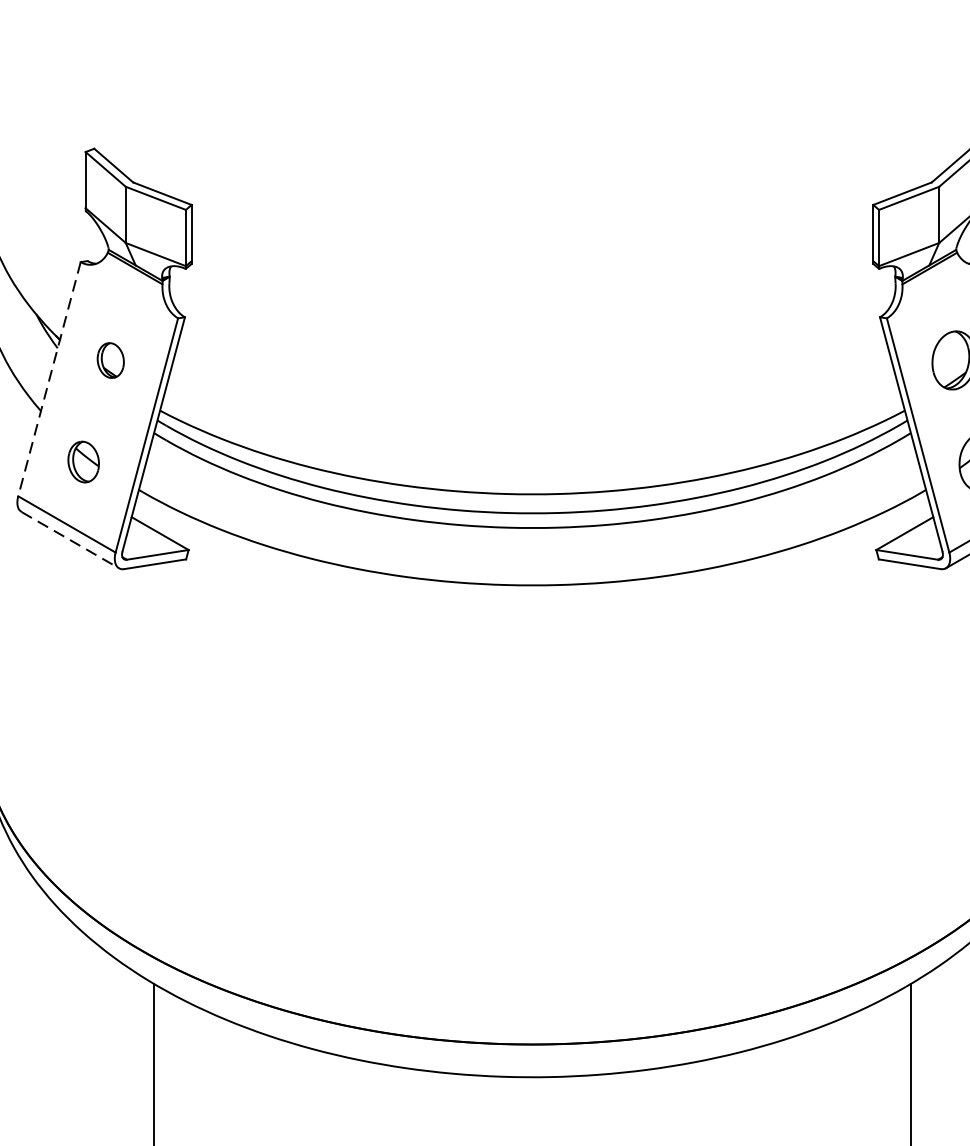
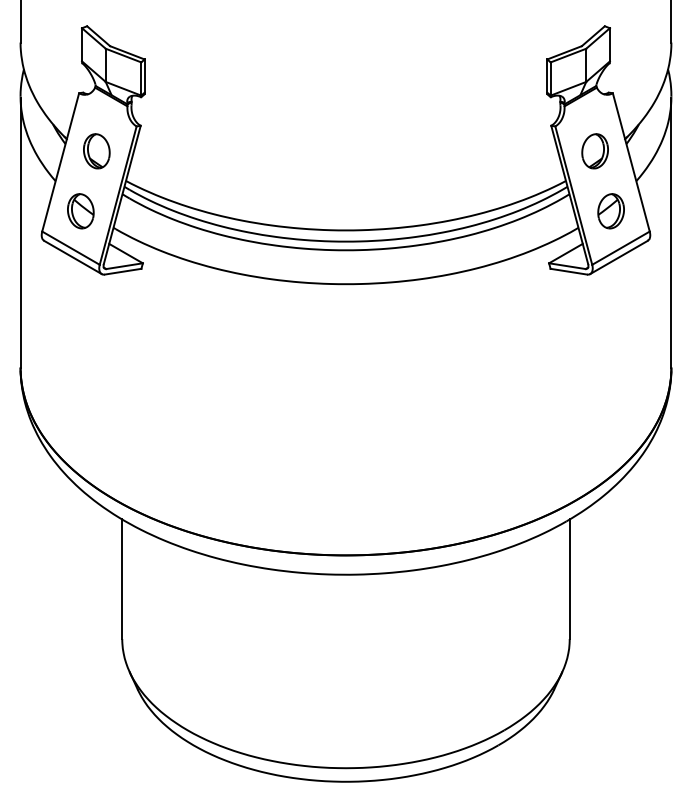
part: (110, 360) -> (96, 151), size x1.67
line: (49, 379) -> (60, 162), dashed -> solid
part: (83, 462) -> (80, 211), size x1.43
line: (71, 540) -> (73, 257), dashed -> solid

